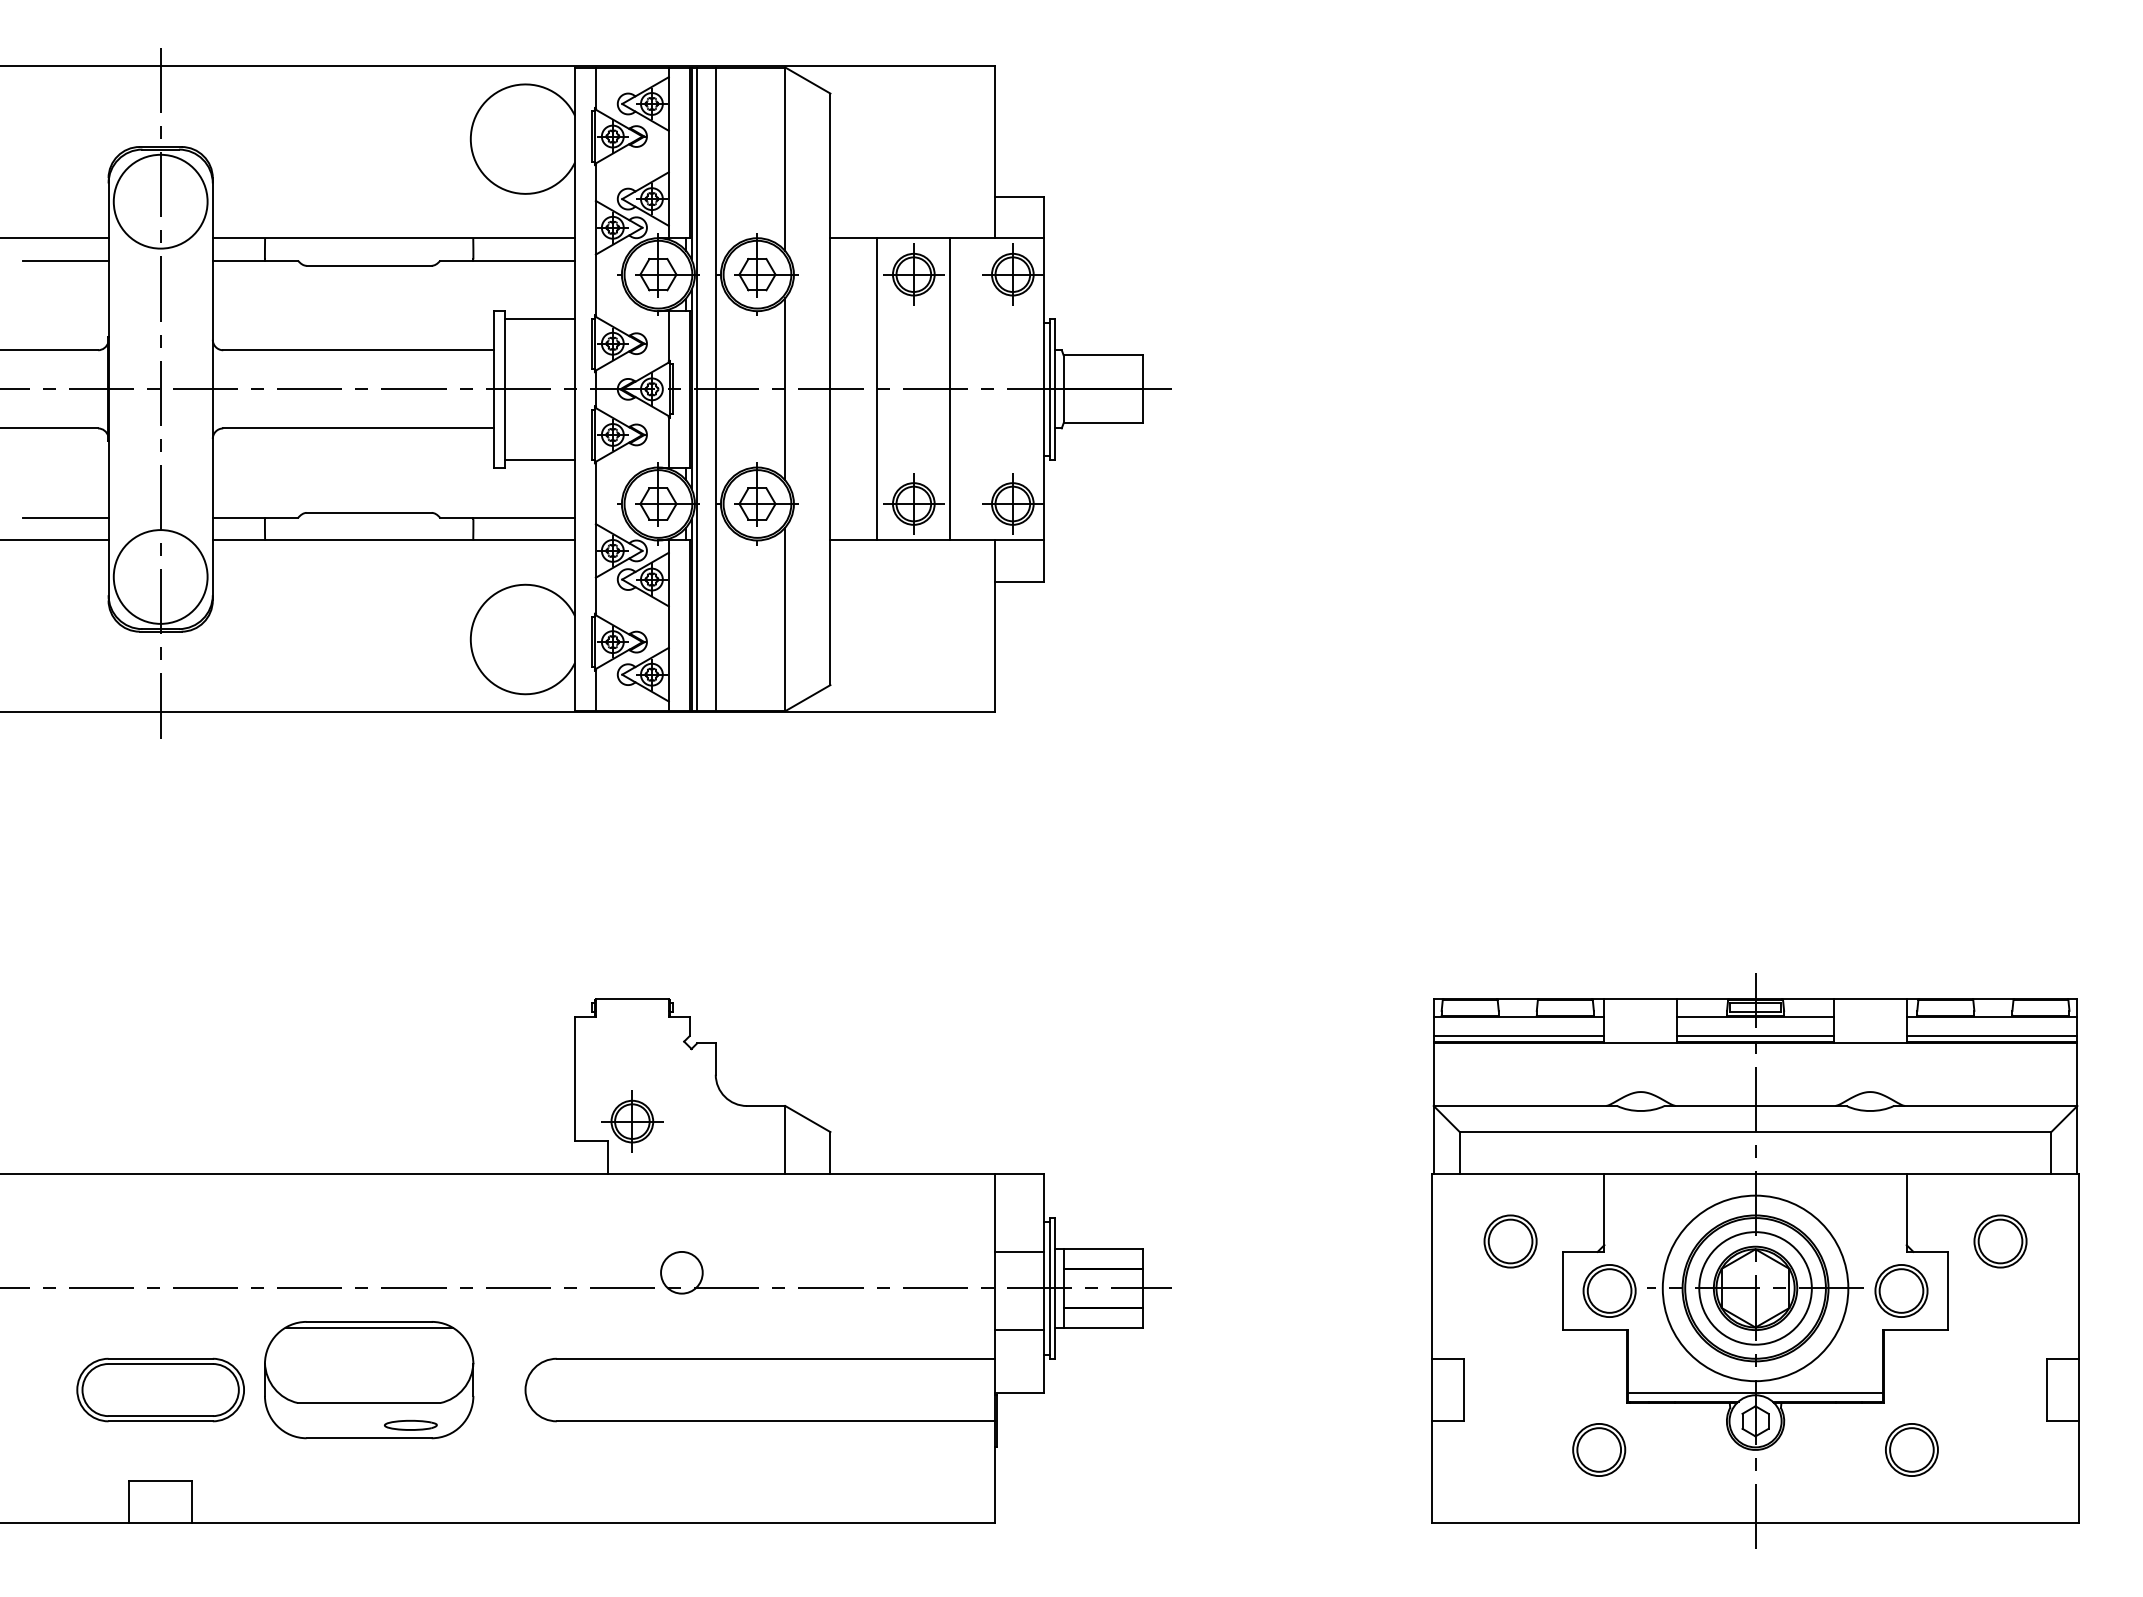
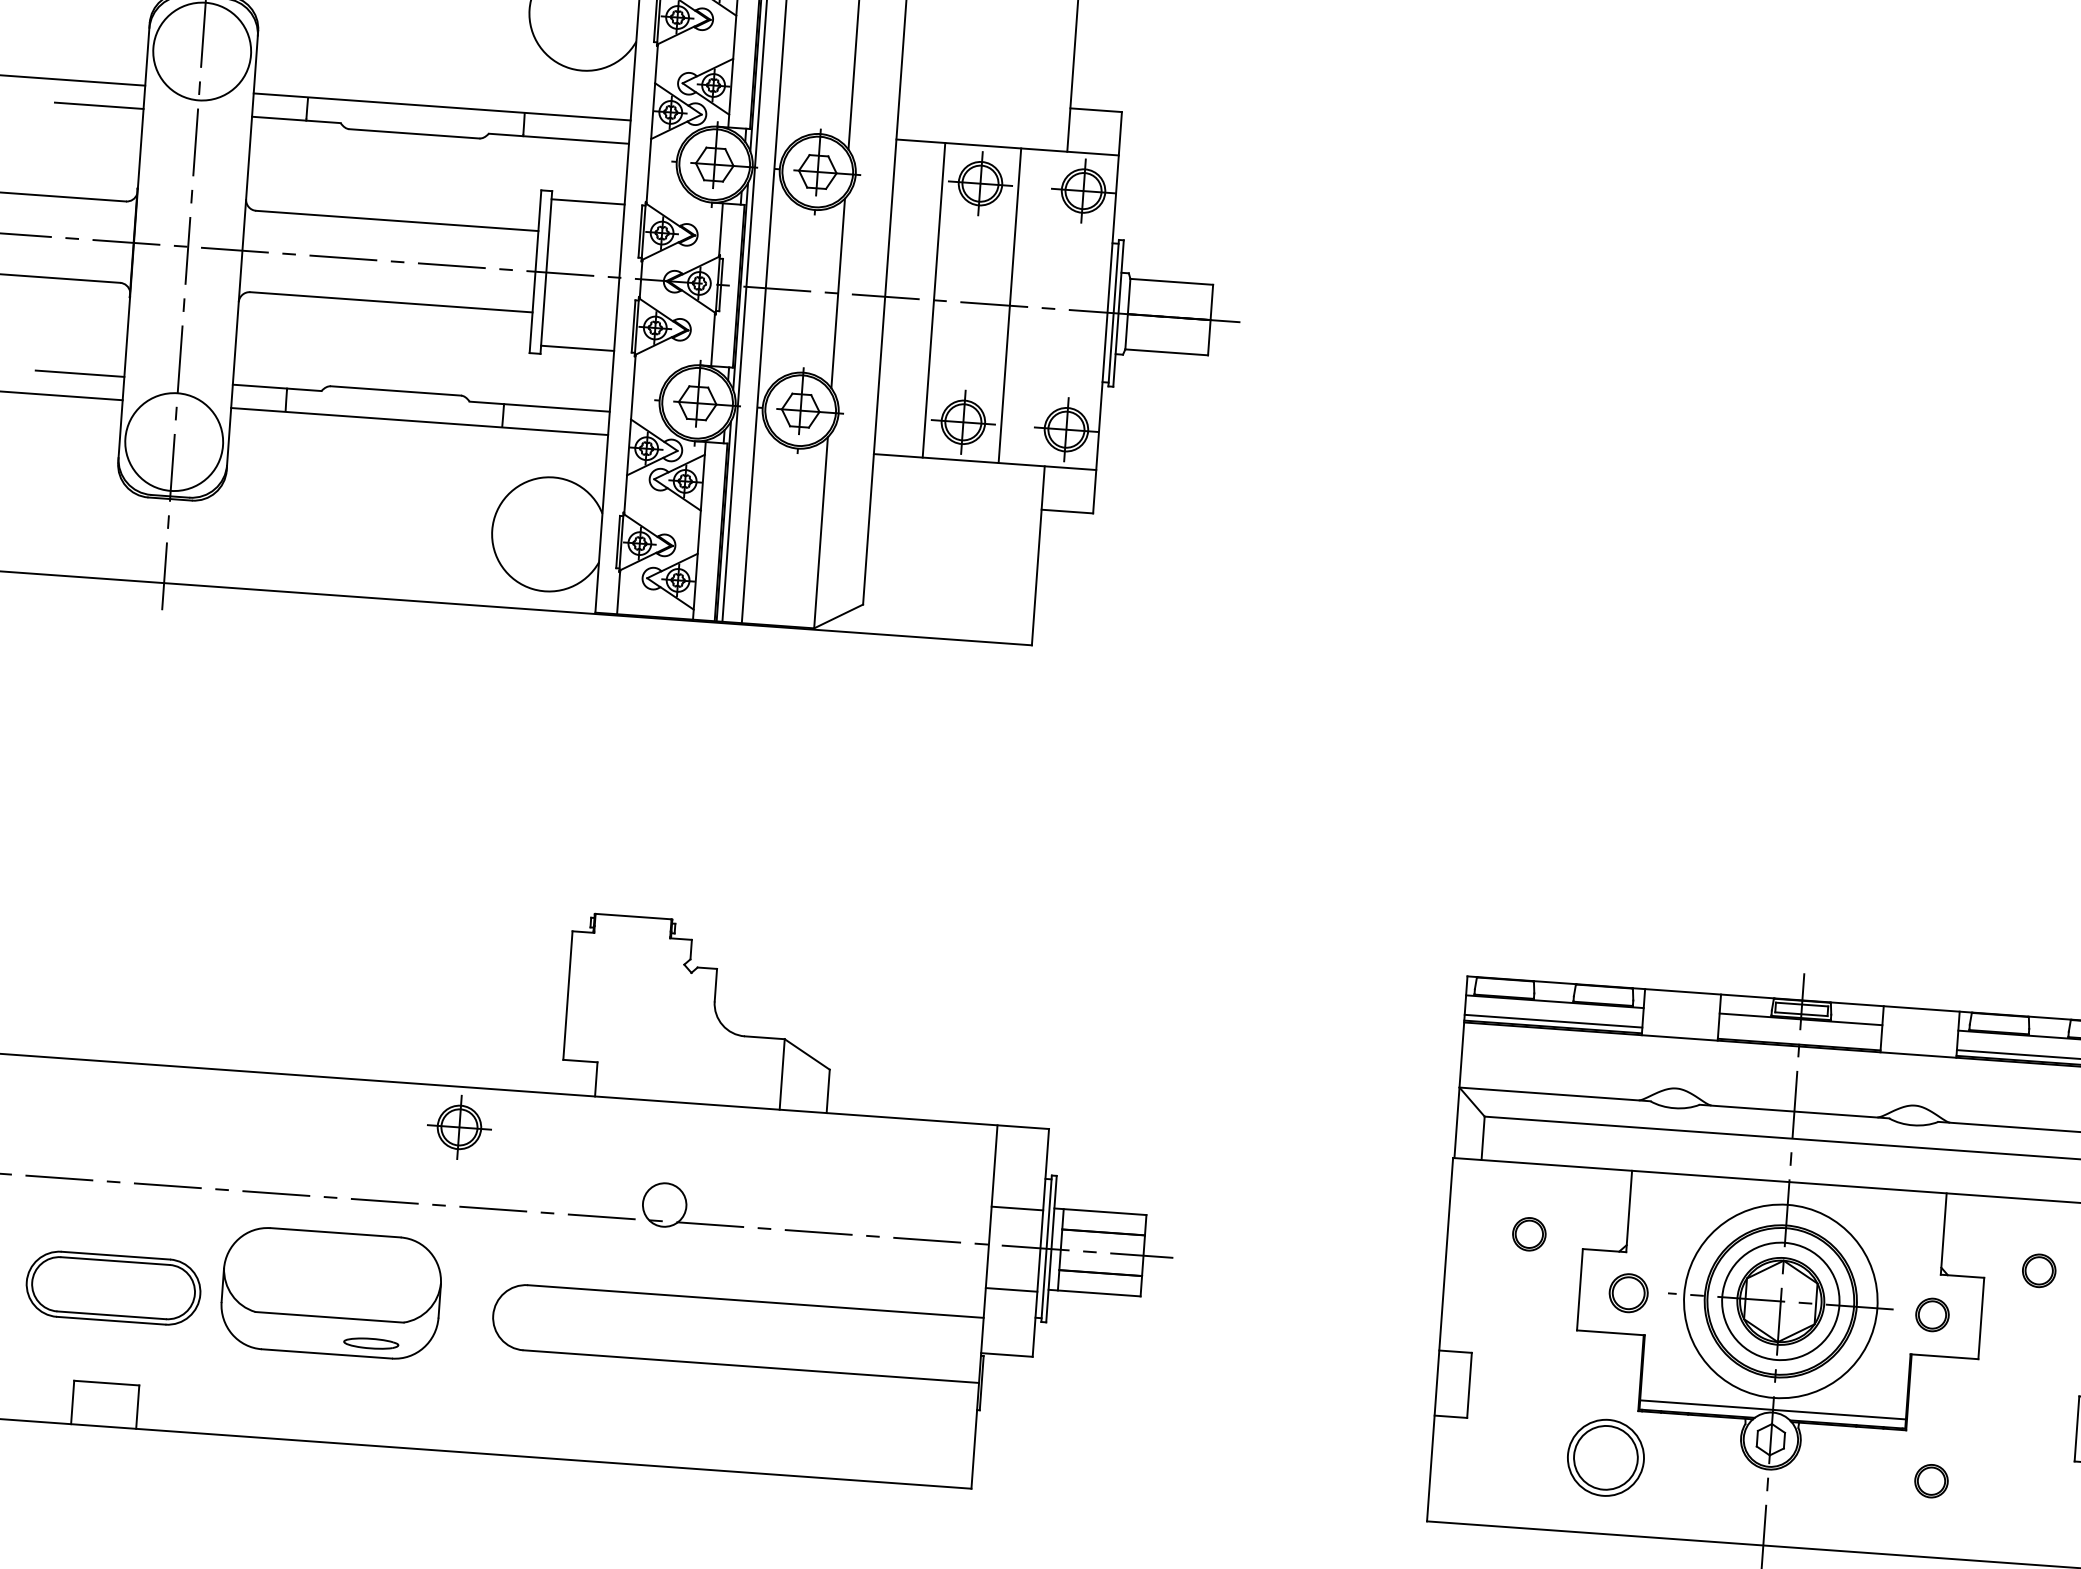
line: (1755, 1036) -> (1799, 1039), removed
part: (632, 1121) -> (459, 1127), moved
part: (1510, 1241) -> (1529, 1234), size x0.6
part: (2000, 1241) -> (2039, 1270), size x0.6
part: (1609, 1290) -> (1628, 1292), size x0.7
part: (1901, 1290) -> (1932, 1314), size x0.6
line: (368, 1327) -> (334, 1238), removed
part: (1599, 1449) -> (1606, 1457), size x1.4
part: (1911, 1449) -> (1931, 1480), size x0.6

